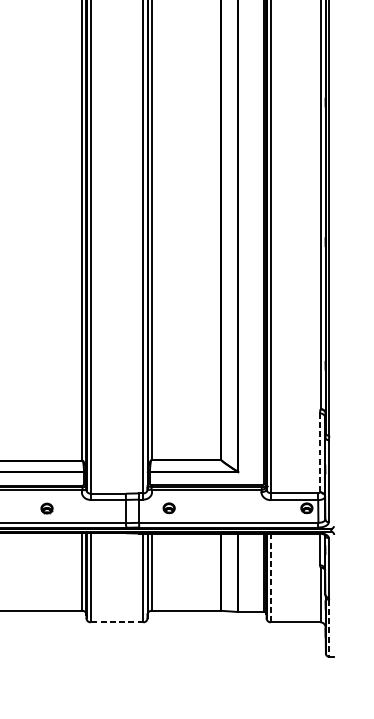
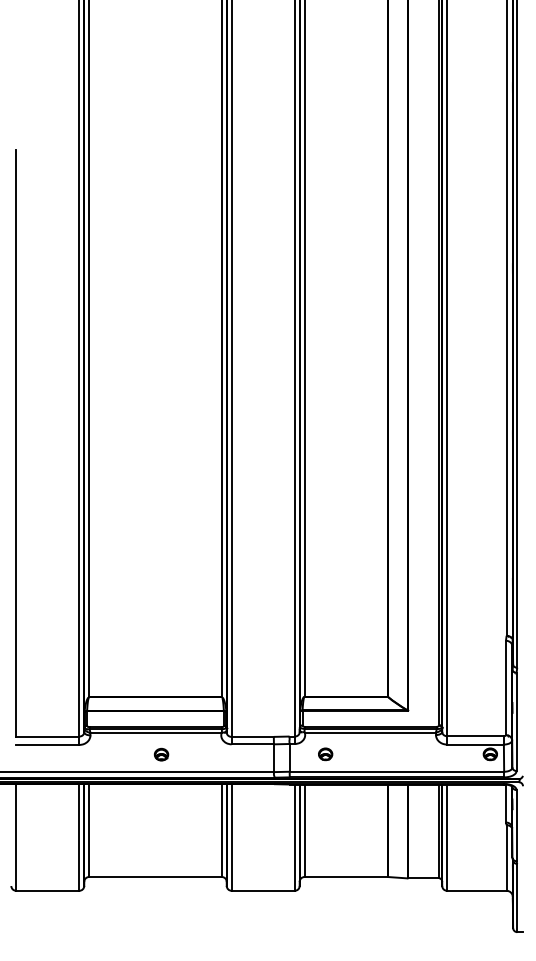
line: (319, 452) -> (505, 687), dashed -> solid
part: (47, 508) -> (161, 754), moved
line: (271, 578) -> (447, 838), dashed -> solid
line: (117, 622) -> (263, 890), dashed -> solid
line: (329, 628) -> (517, 898), dashed -> solid

